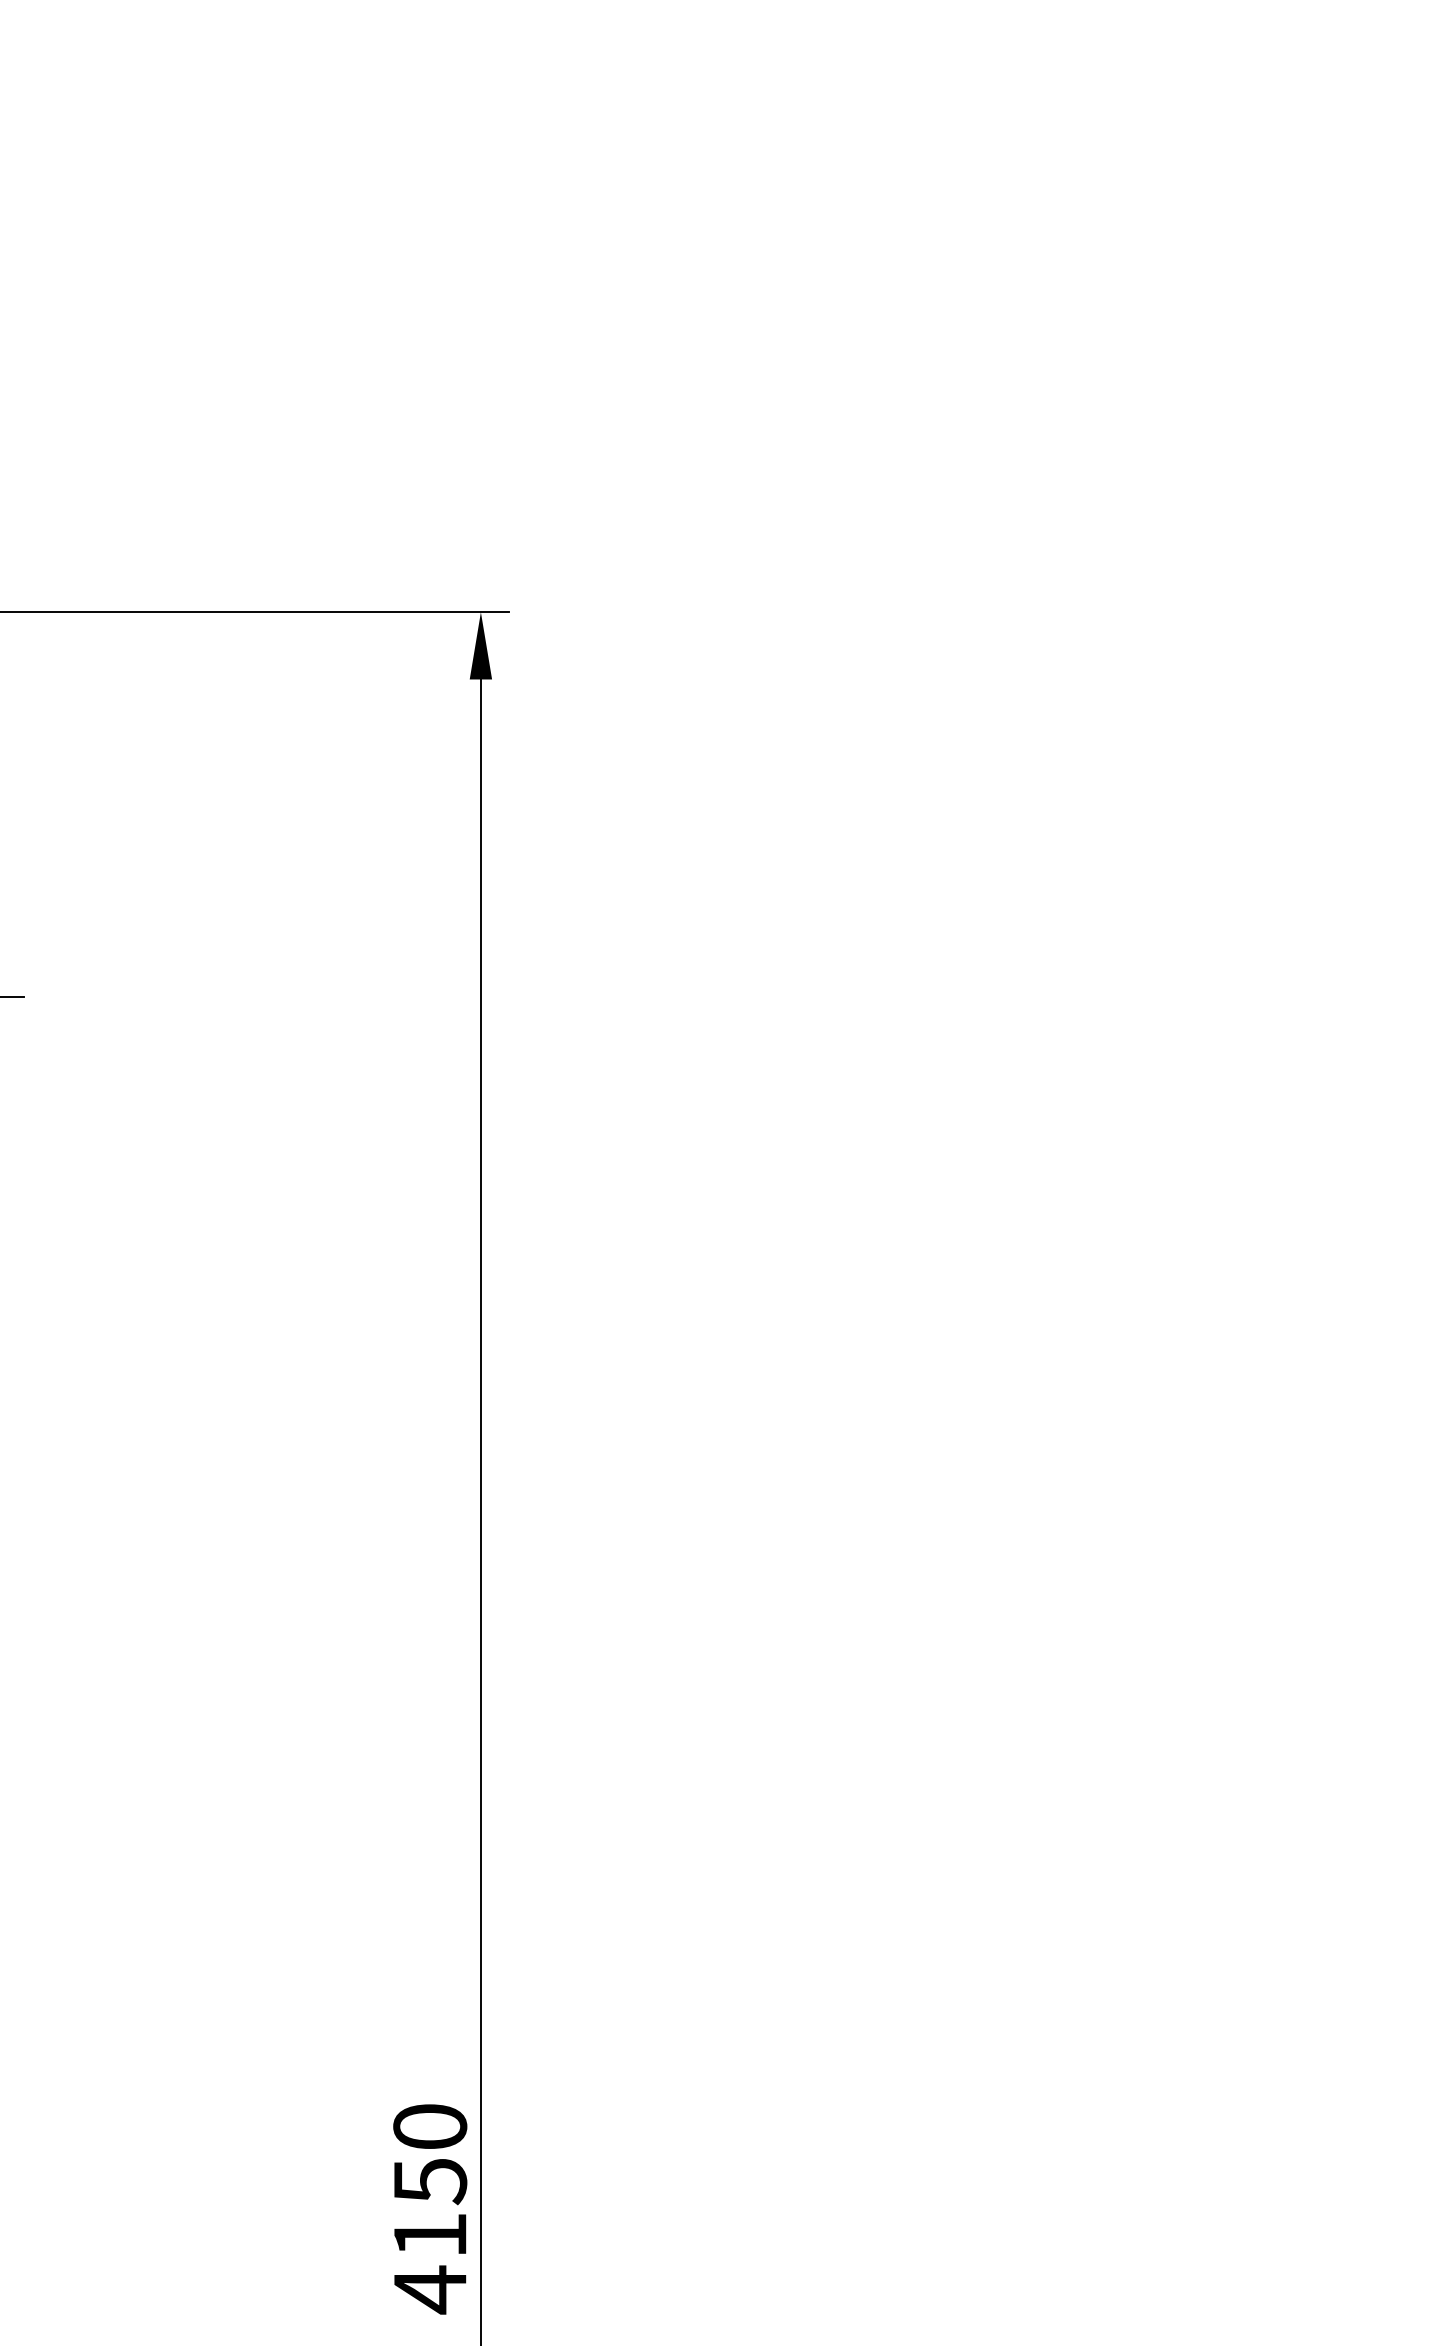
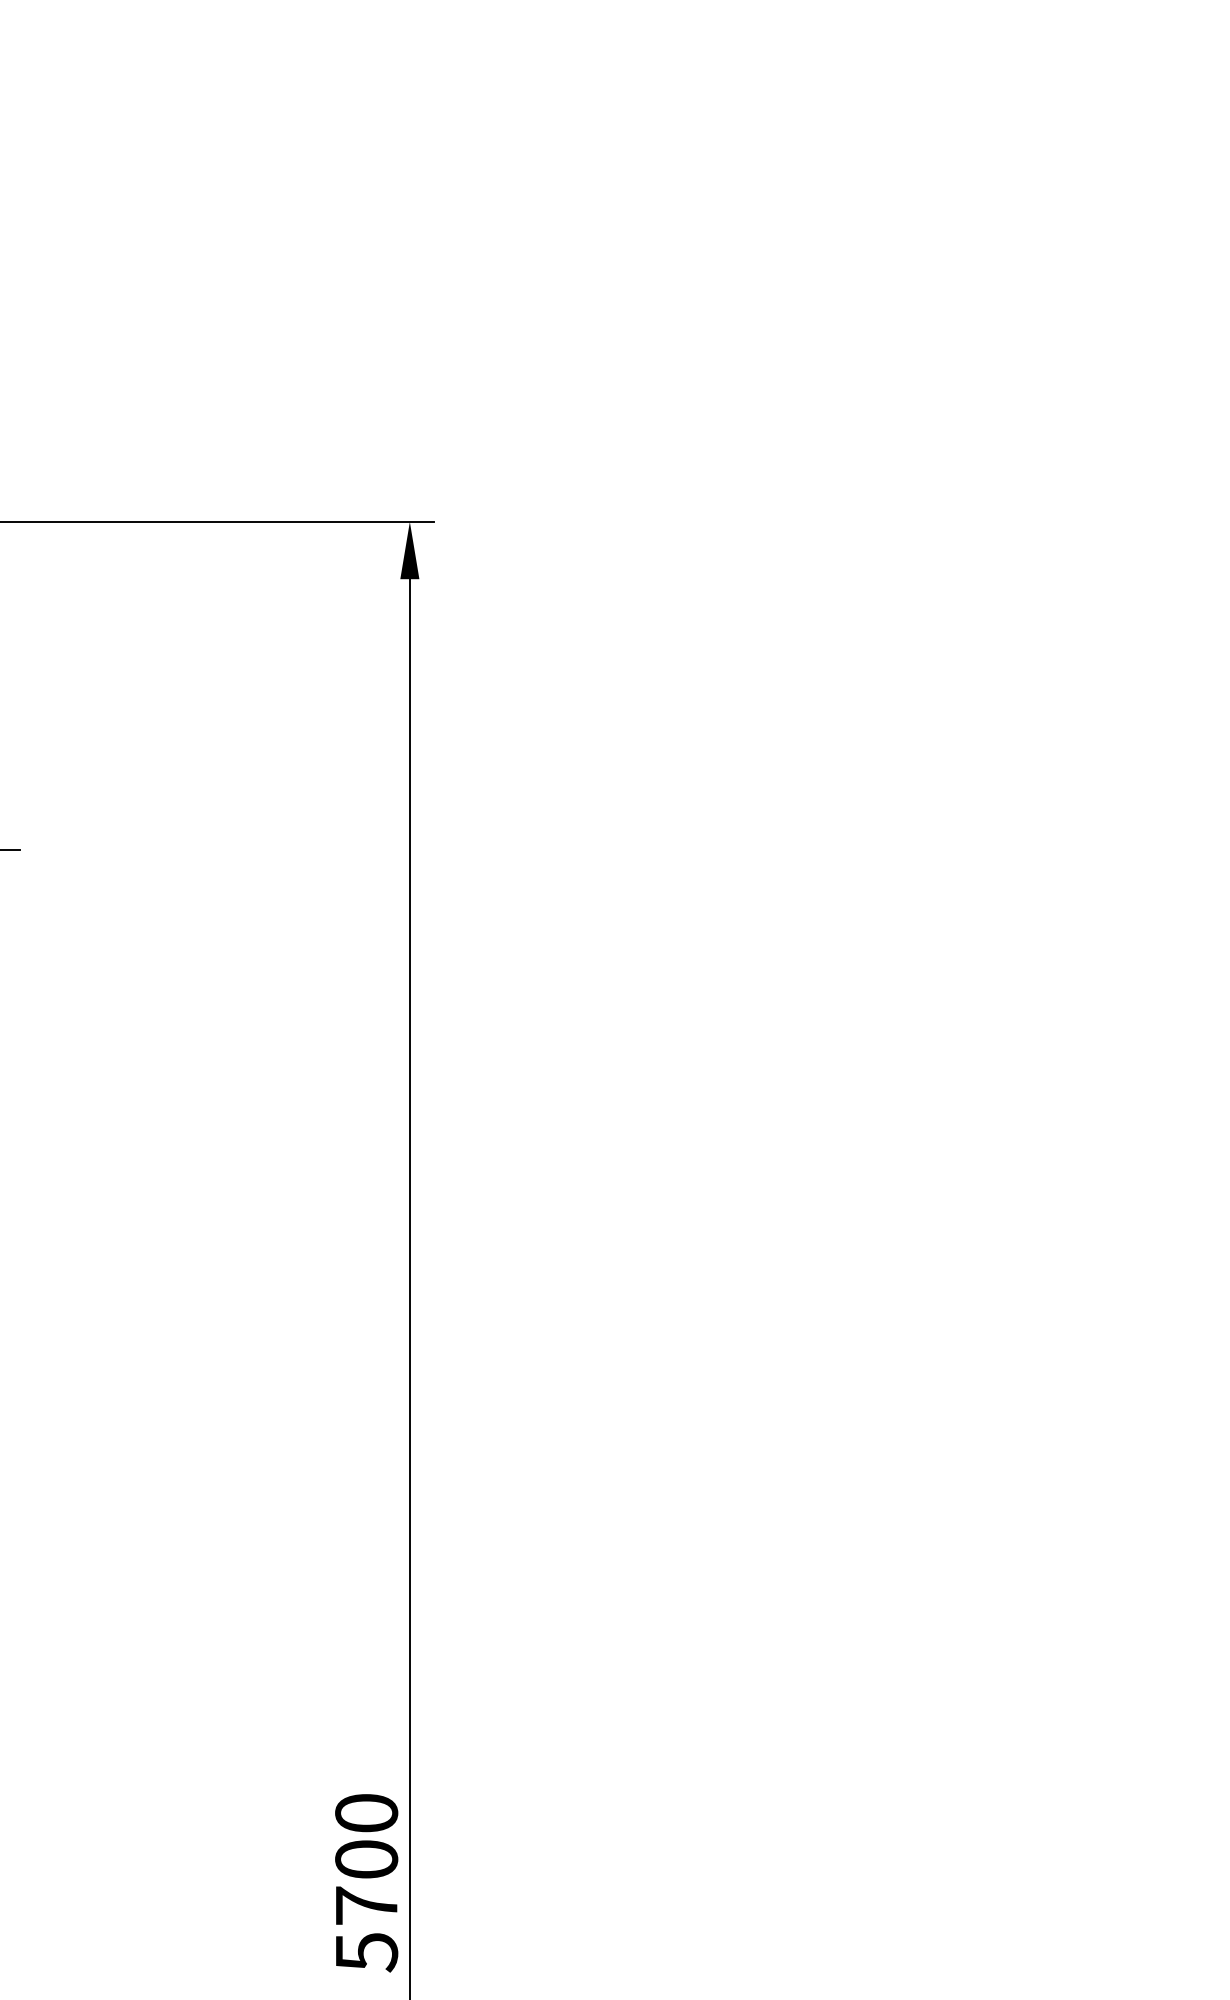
text: (430, 2236) -> (366, 1906), 4150 -> 5700

